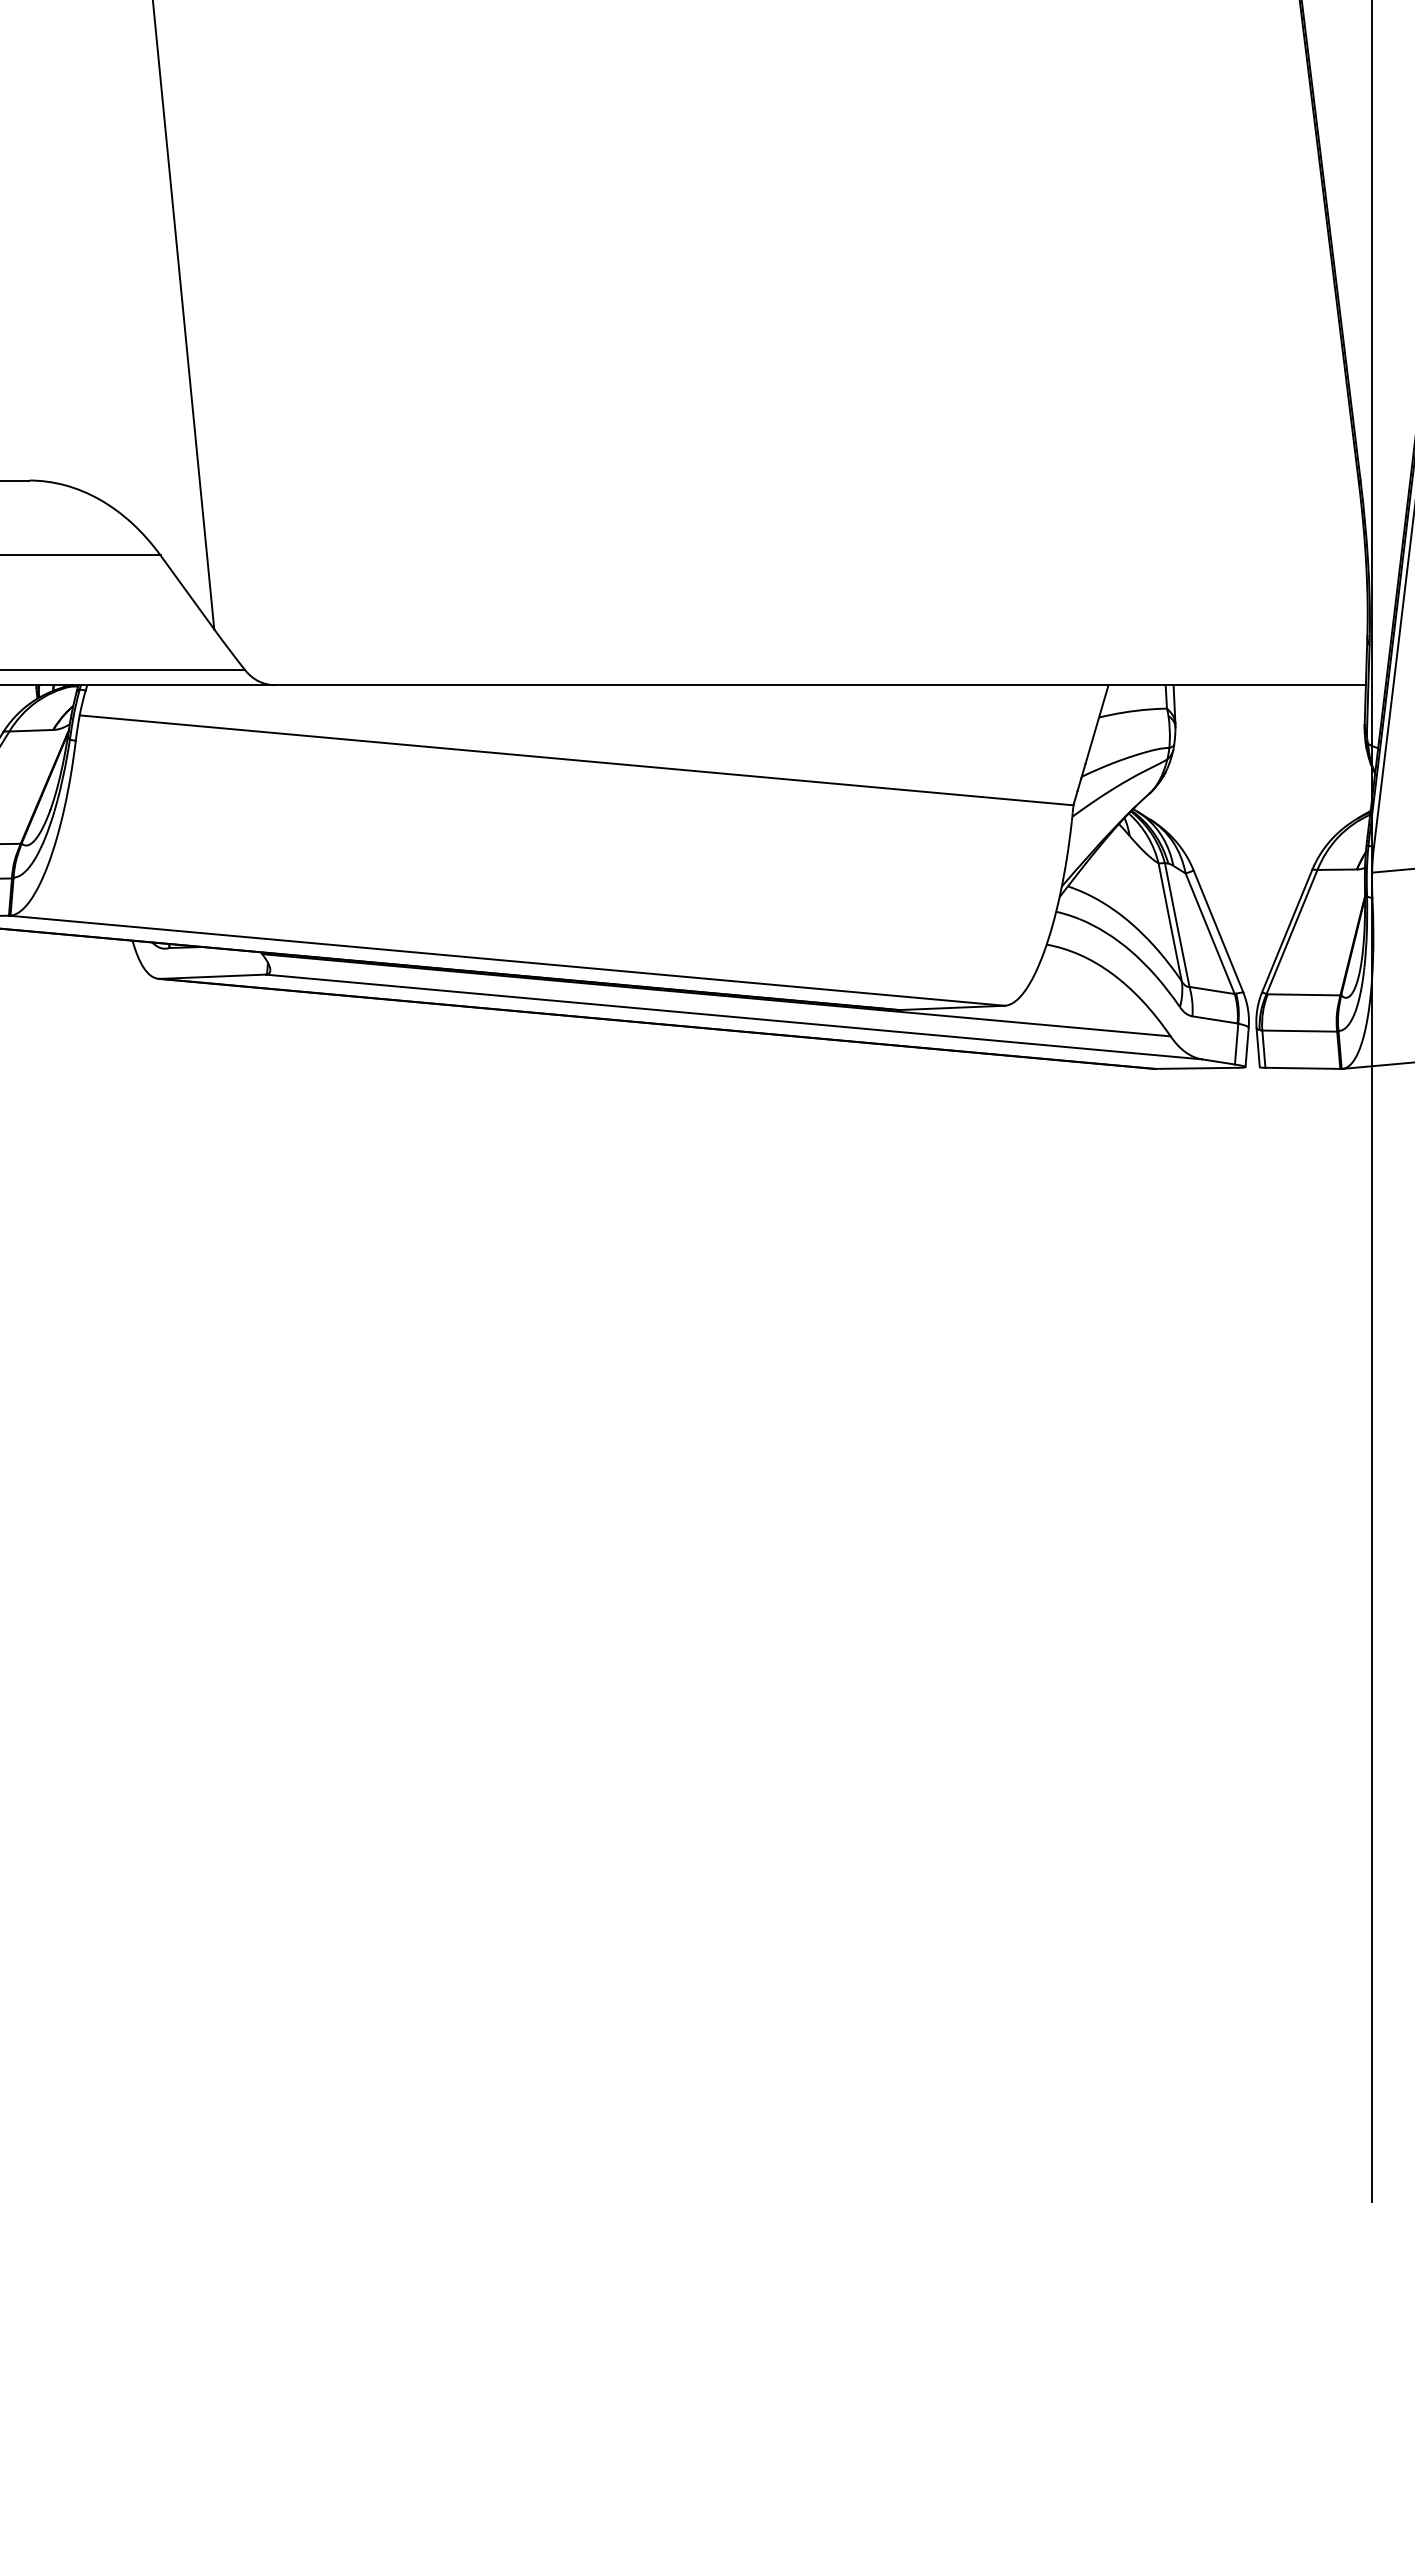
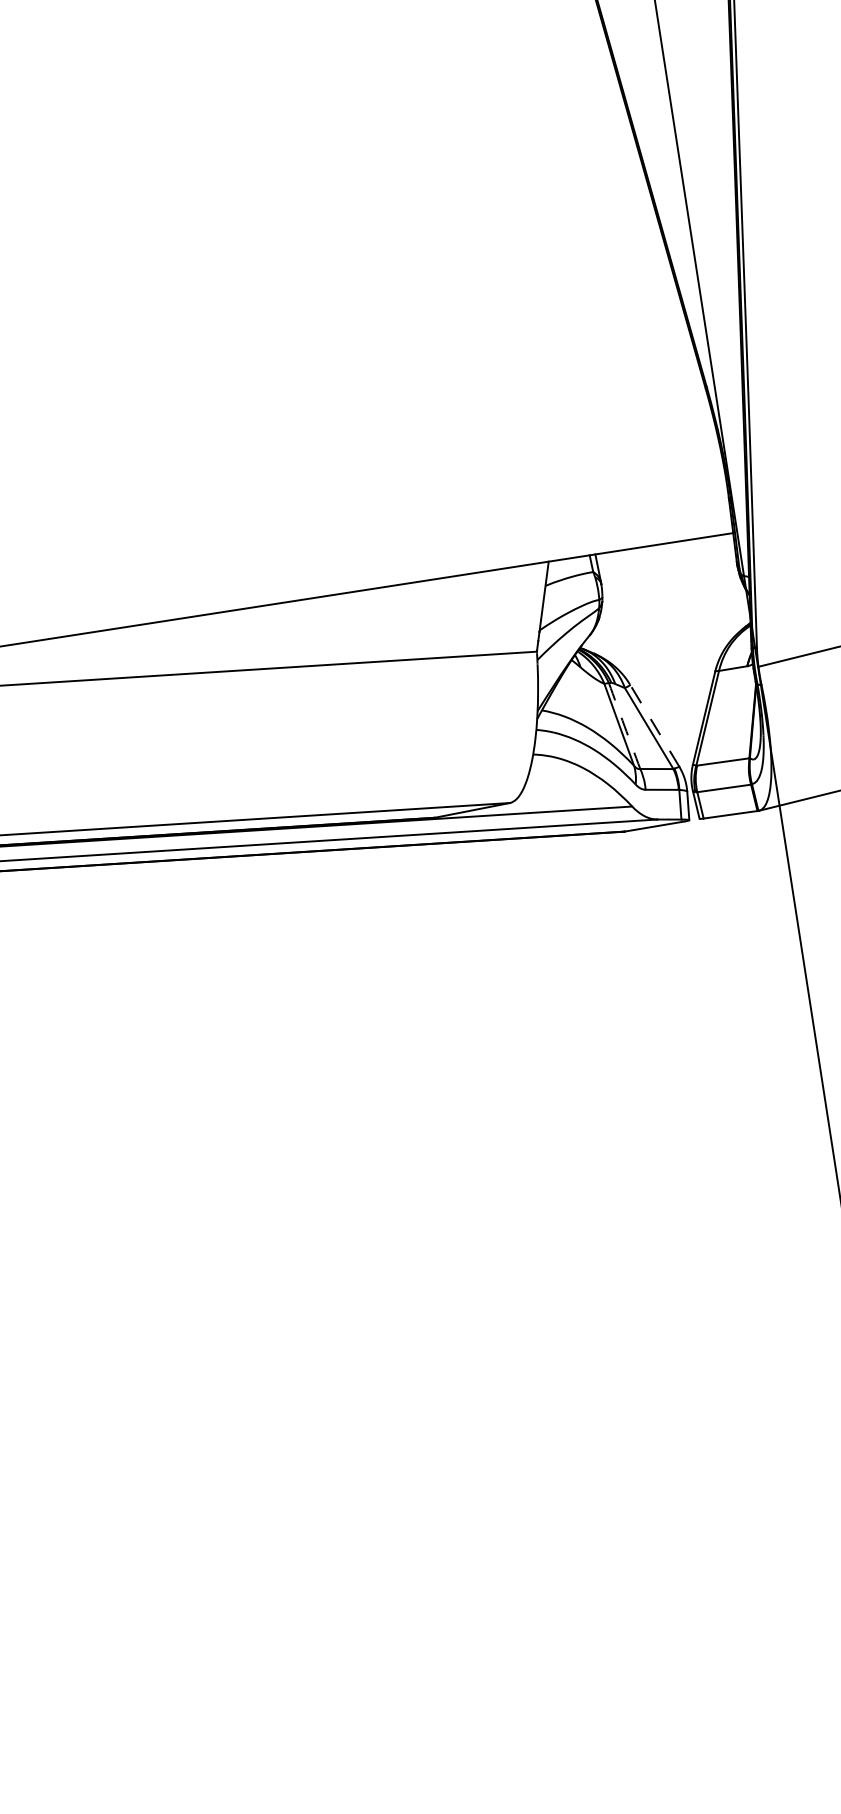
arc: (1177, 925) -> (624, 726), solid -> dashed
line: (1218, 931) -> (654, 726), solid -> dashed

